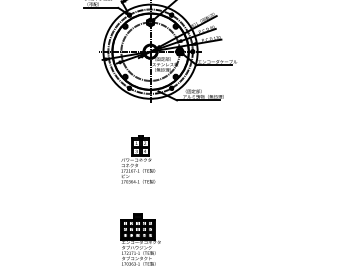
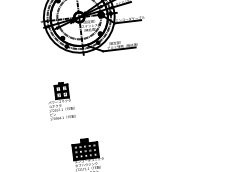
part: (138, 159) -> (61, 101), moved

